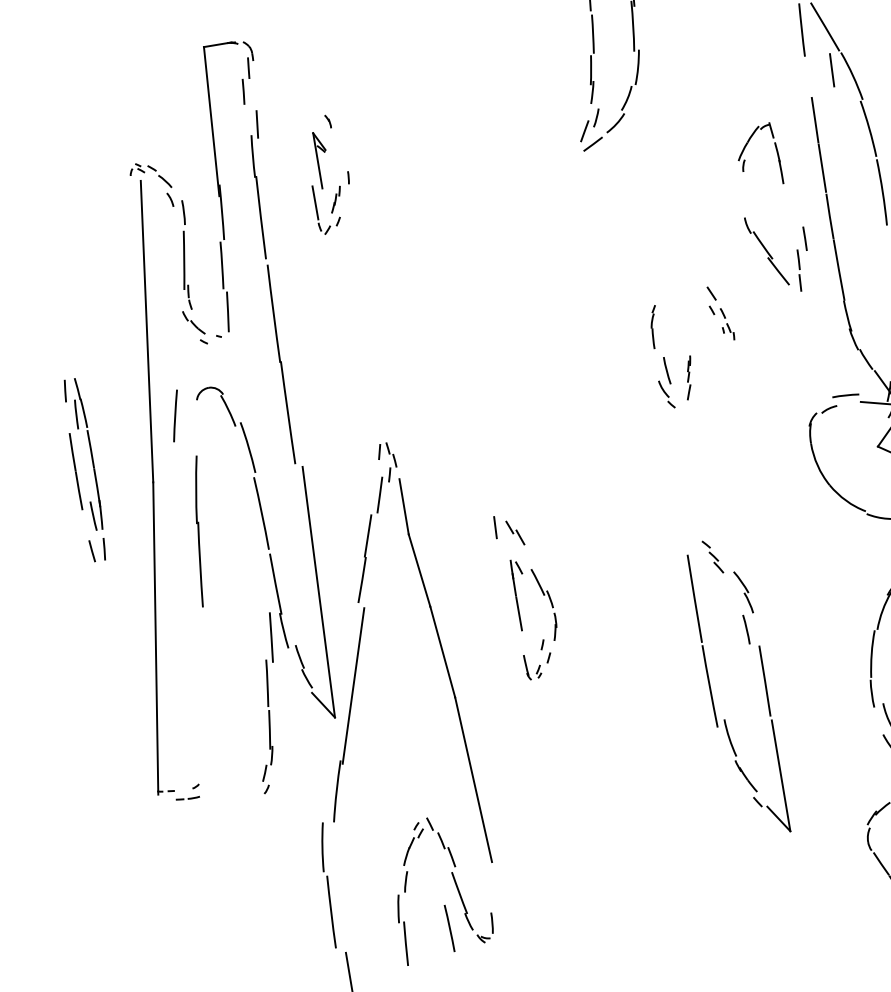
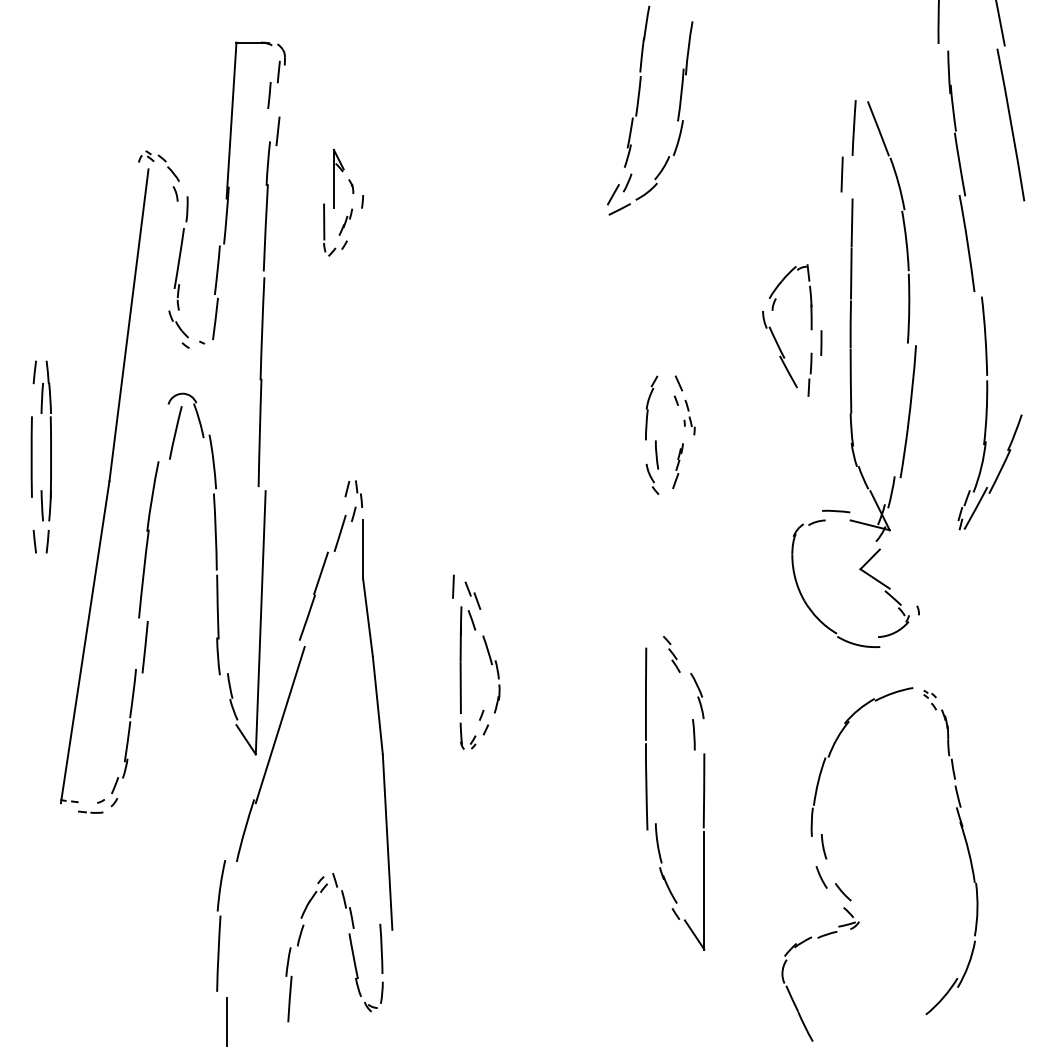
line: (831, 70) -> (841, 174), moved
part: (328, 121) -> (351, 186), moved
part: (745, 159) -> (776, 298), moved
part: (720, 313) -> (684, 405), moved
part: (654, 326) -> (651, 407), size x1.43
line: (175, 415) -> (175, 432), moved
part: (520, 594) -> (467, 659), size x1.43
part: (267, 703) -> (129, 714), moved
line: (449, 928) -> (381, 948), moved

